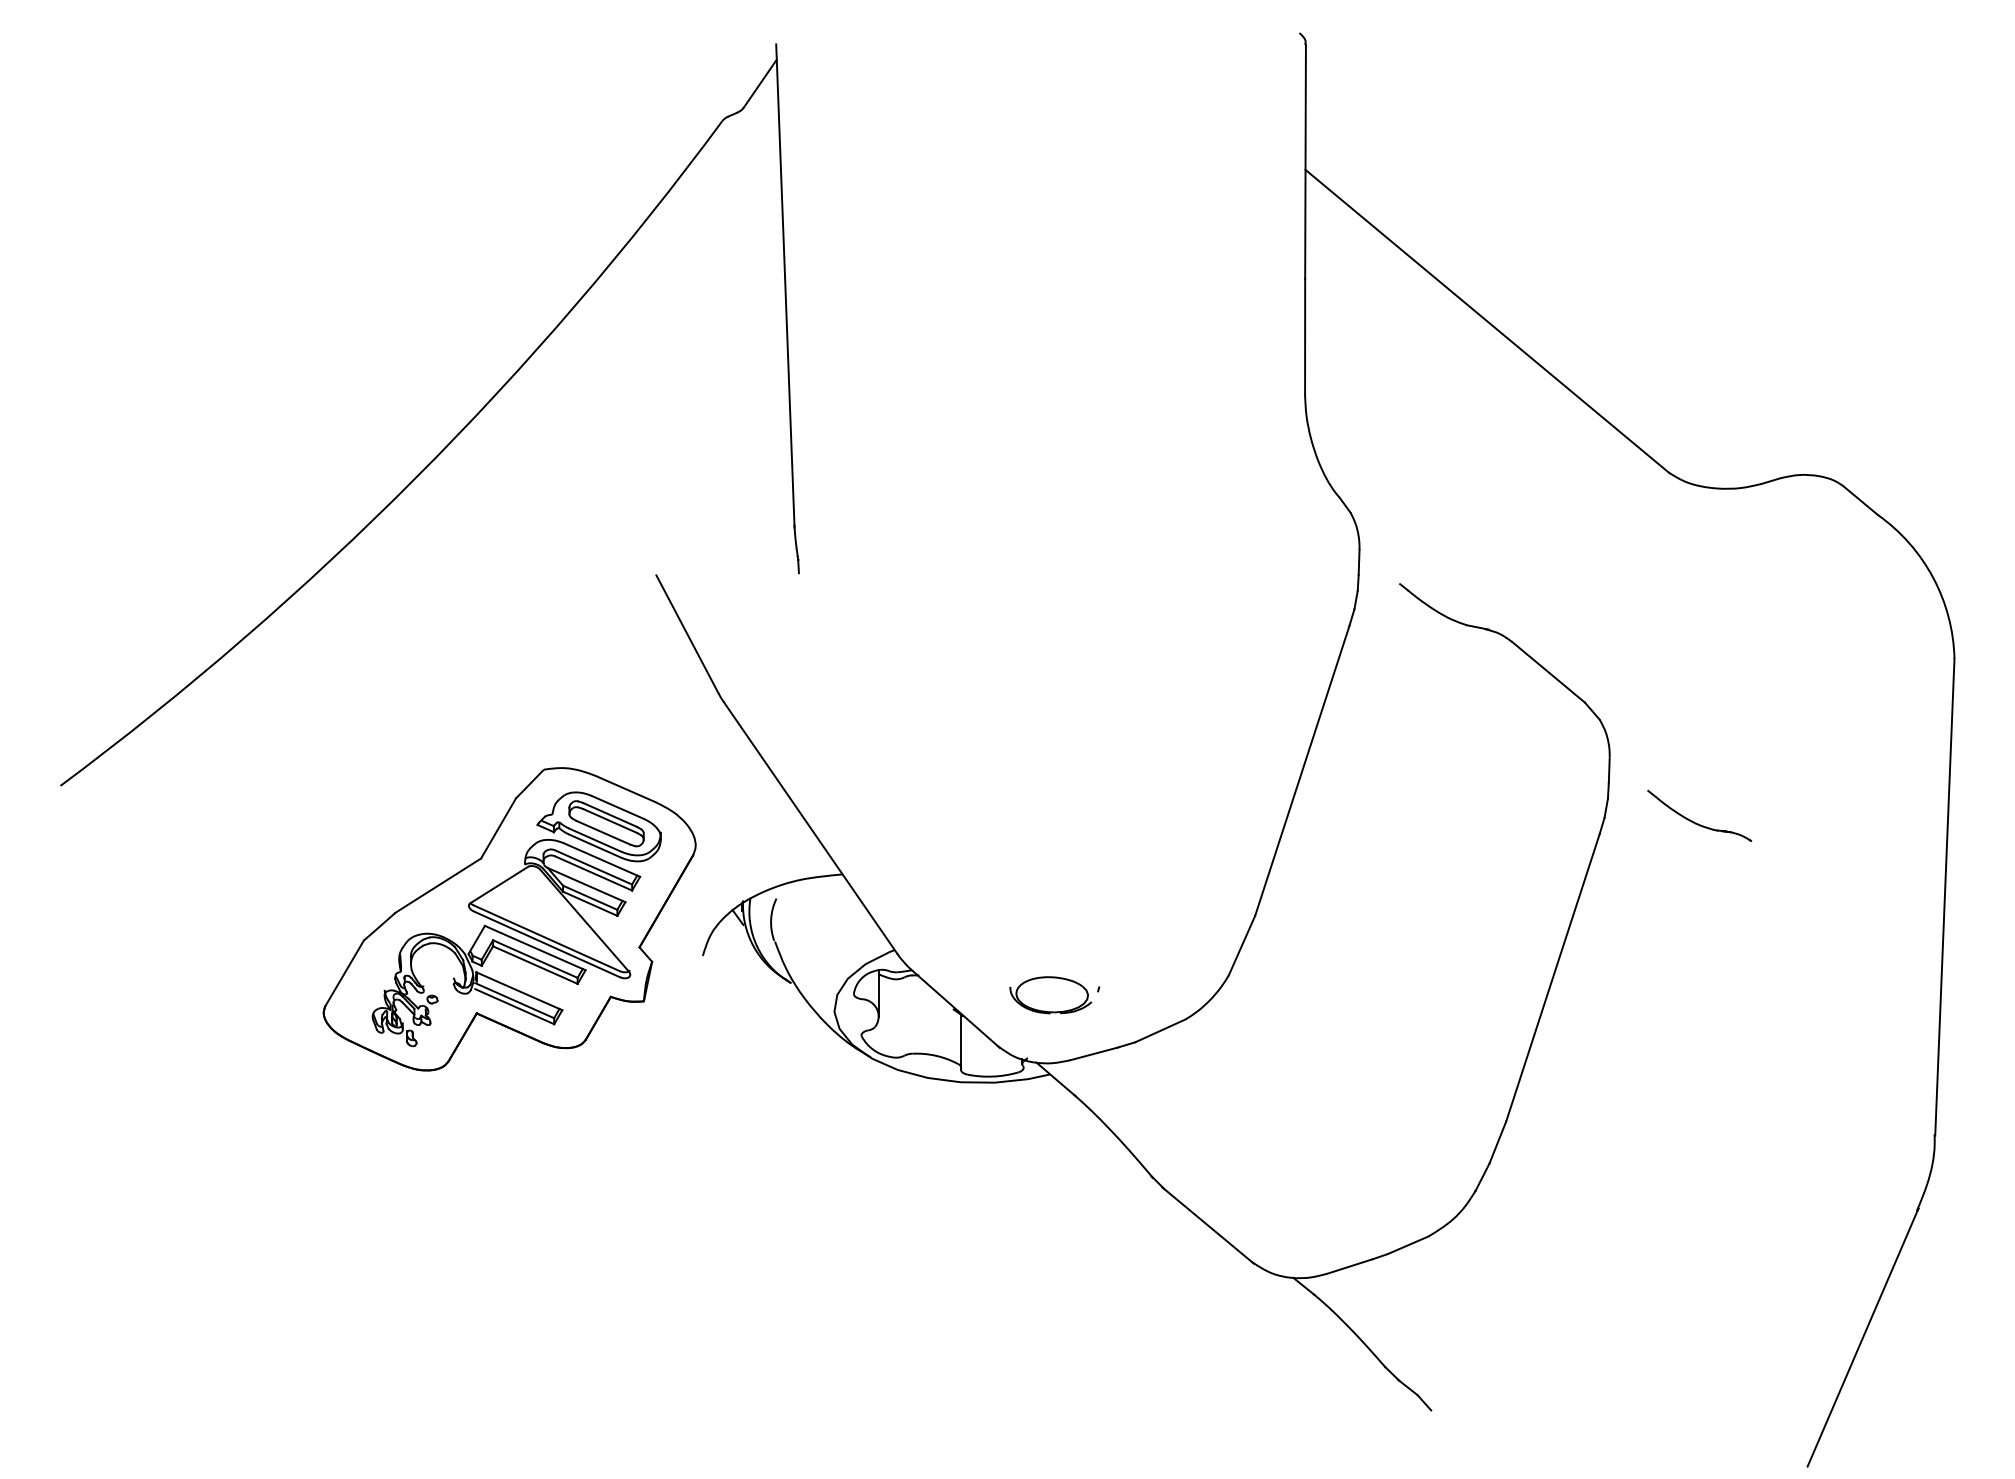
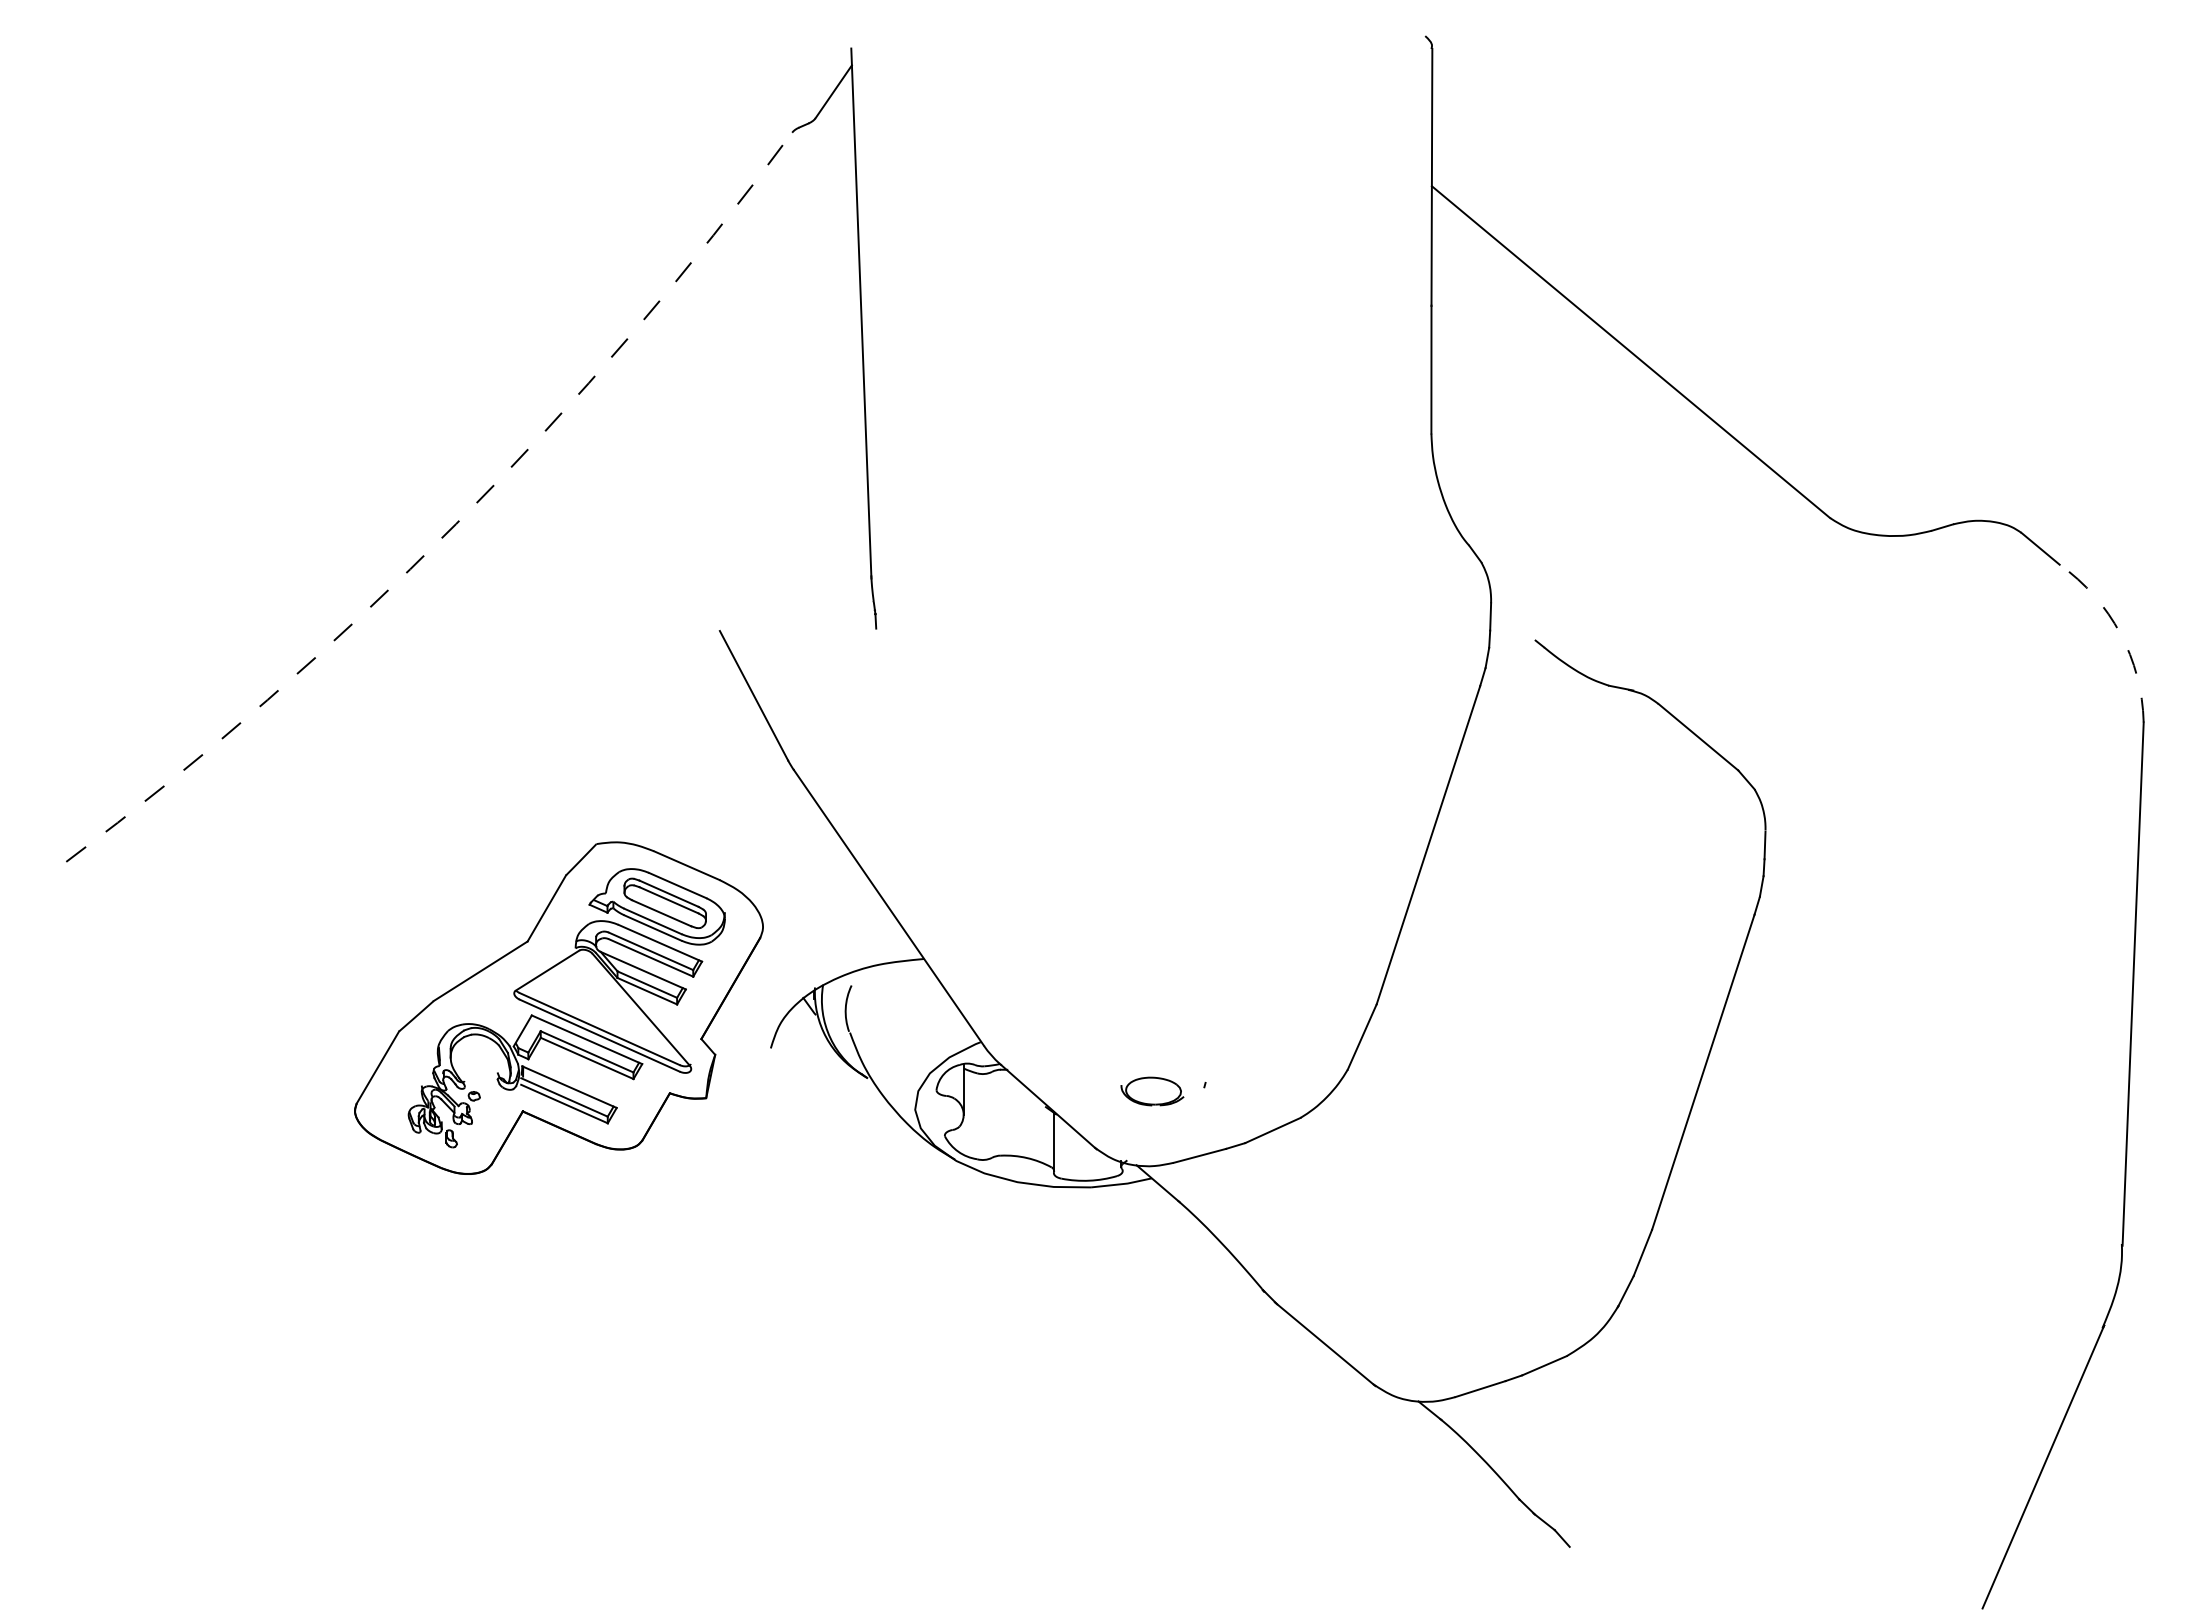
arc: (416, 478) -> (456, 524), solid -> dashed
arc: (1933, 577) -> (2120, 633), solid -> dashed
part: (1695, 822) -> (1859, 901), removed
part: (1050, 995) -> (1152, 1091), size x0.7

